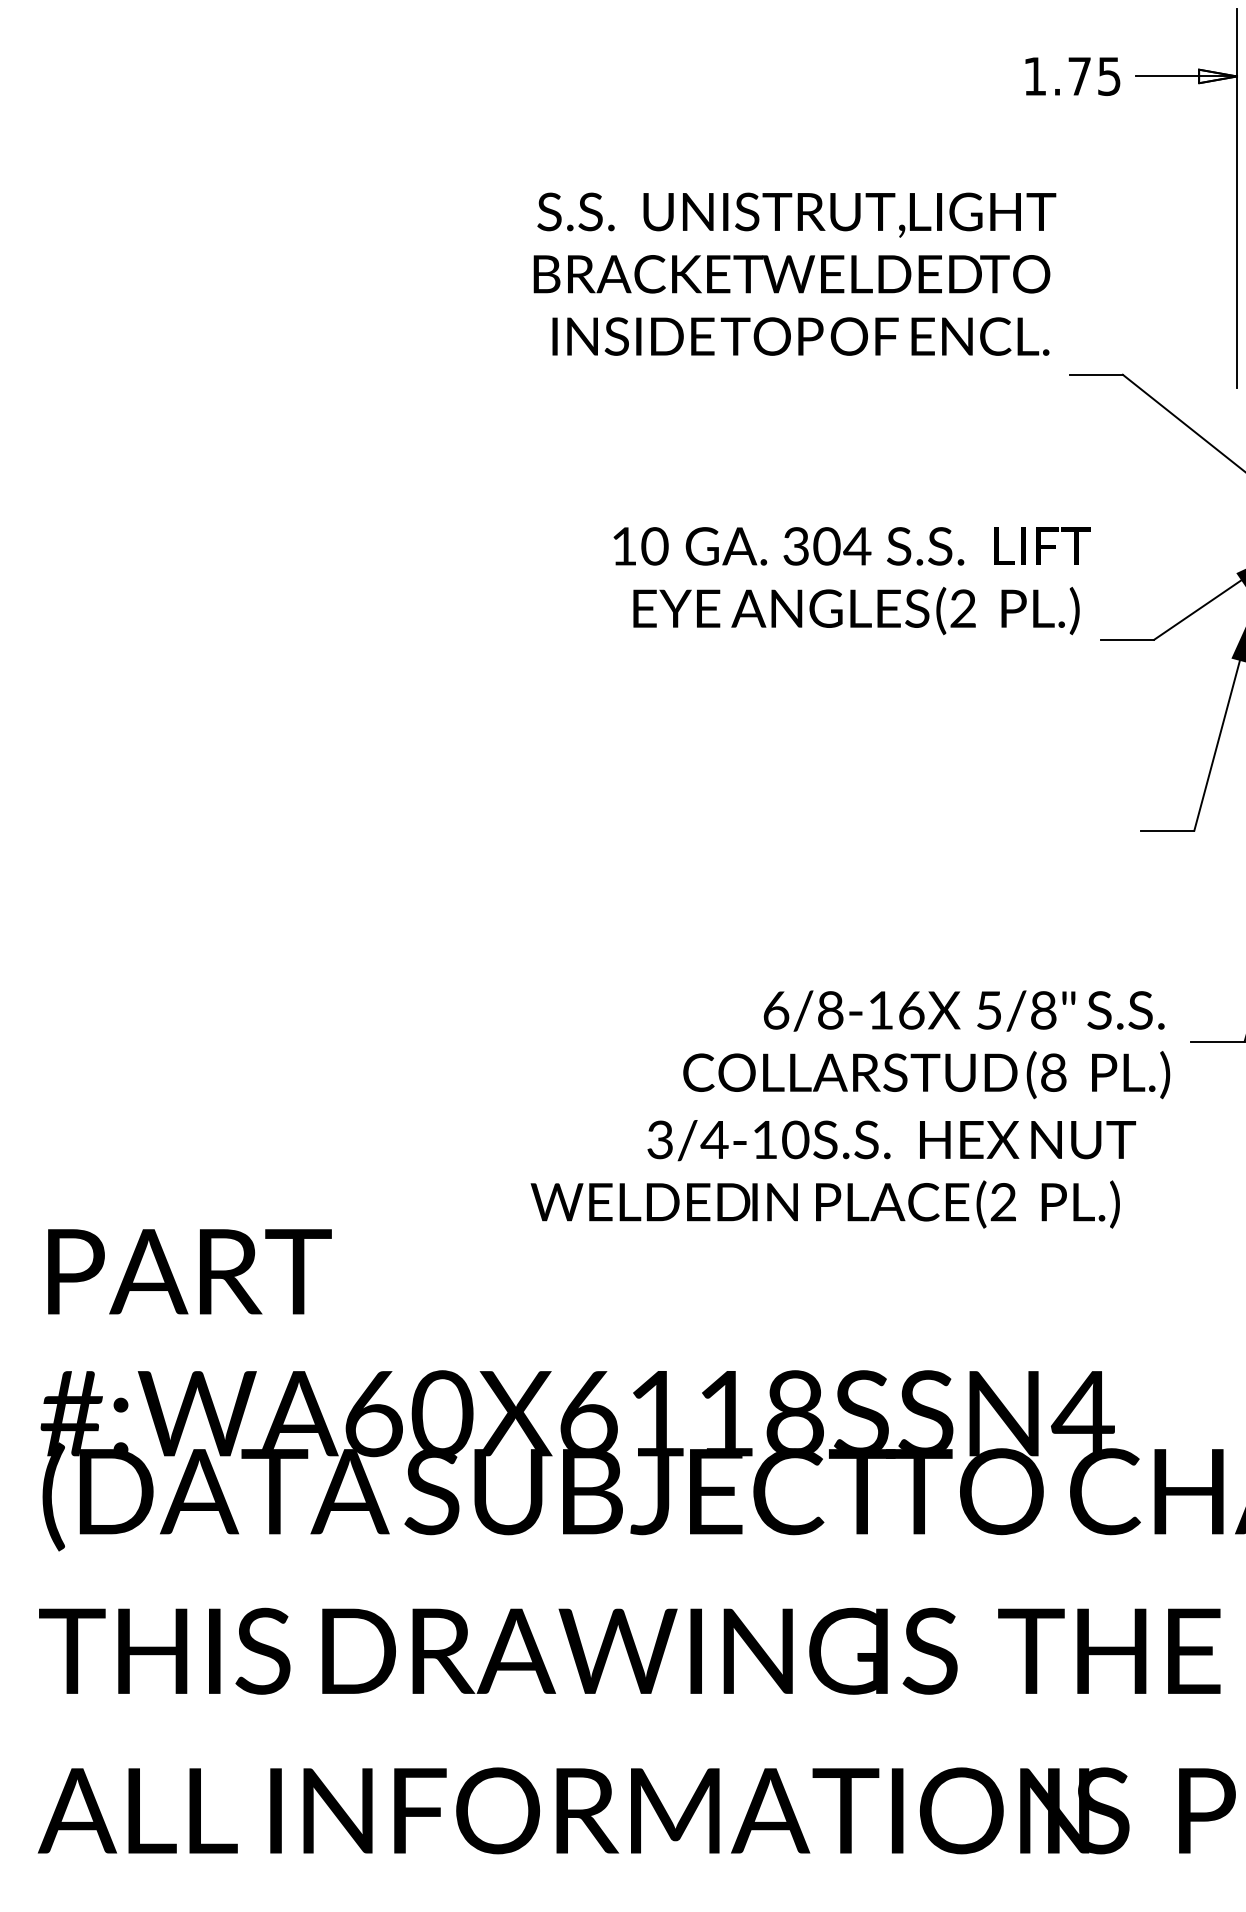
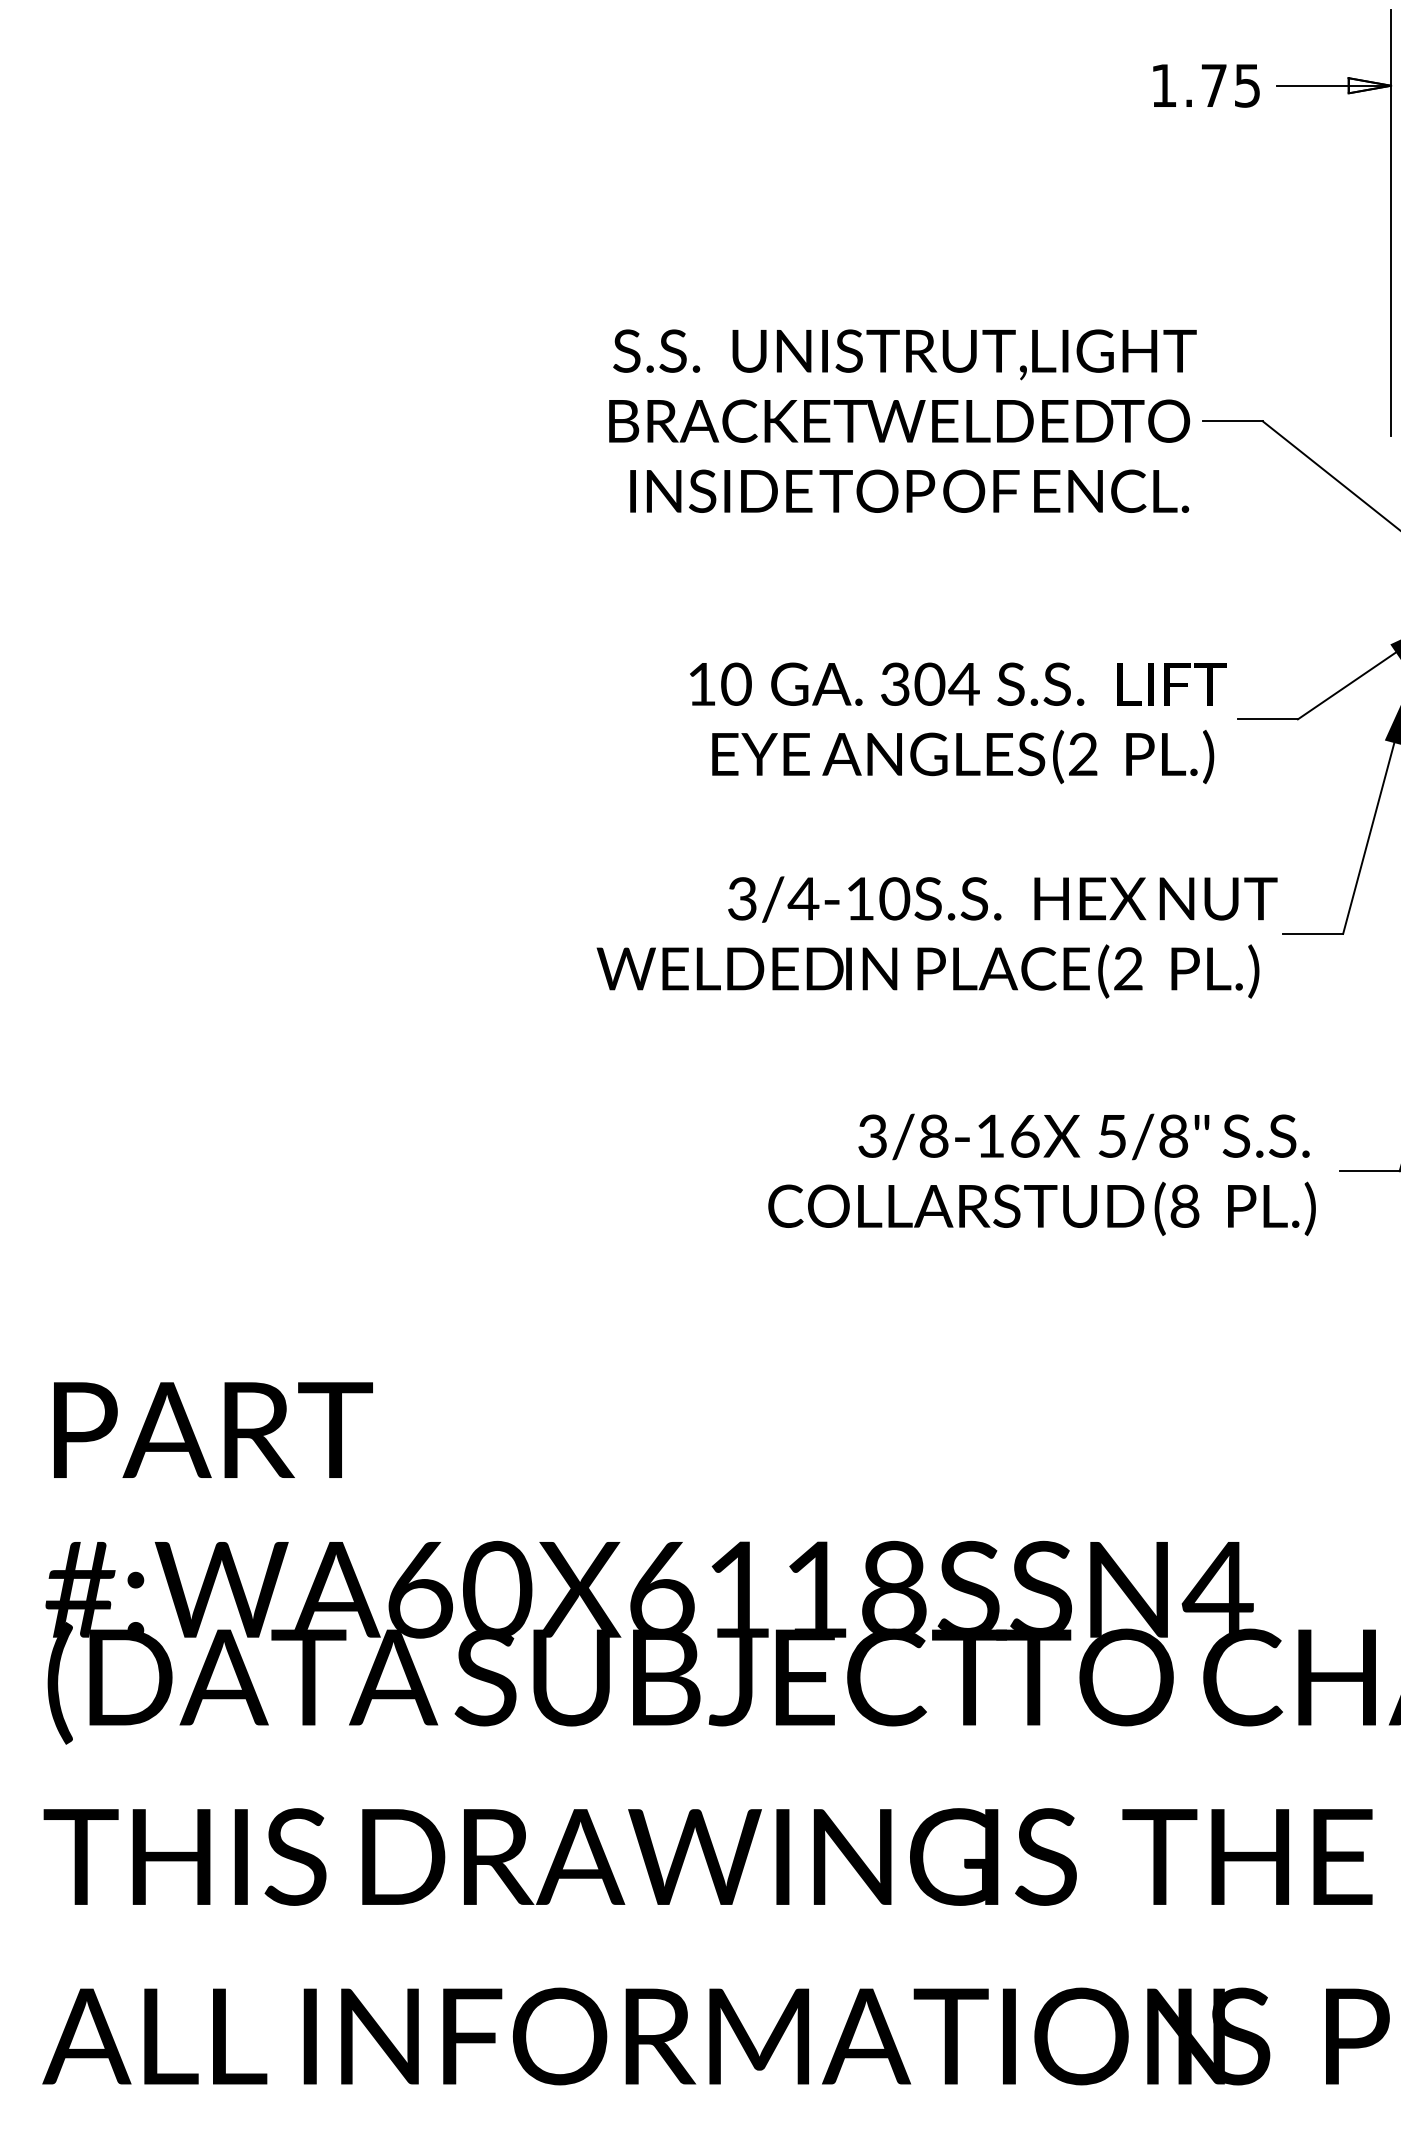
text: (794, 273) -> (902, 420), moved
text: (852, 581) -> (958, 723), moved
text: (775, 1009) -> (872, 1135), 6/8-16 -> 3/8-16
text: (832, 1174) -> (936, 937), moved

